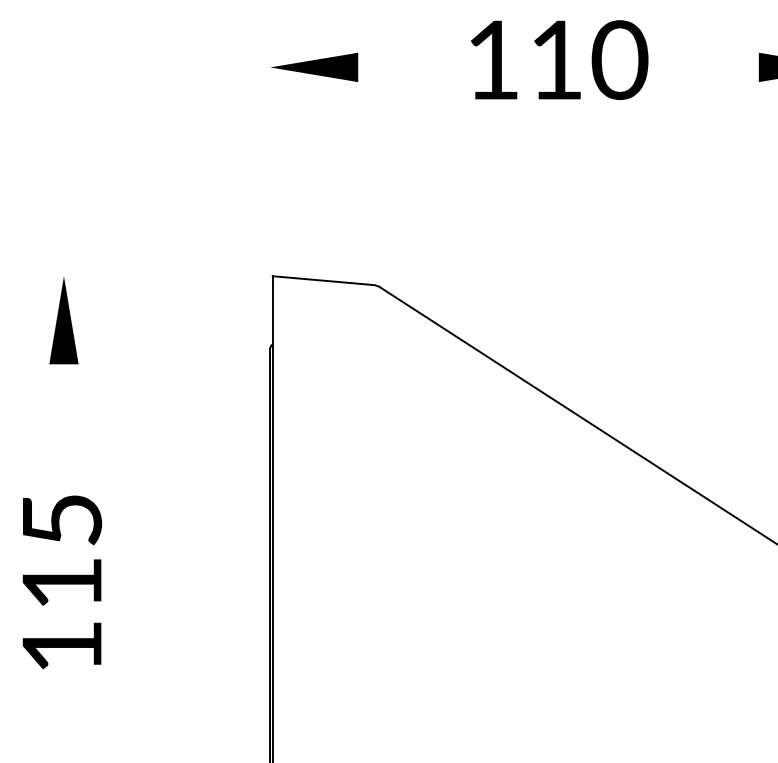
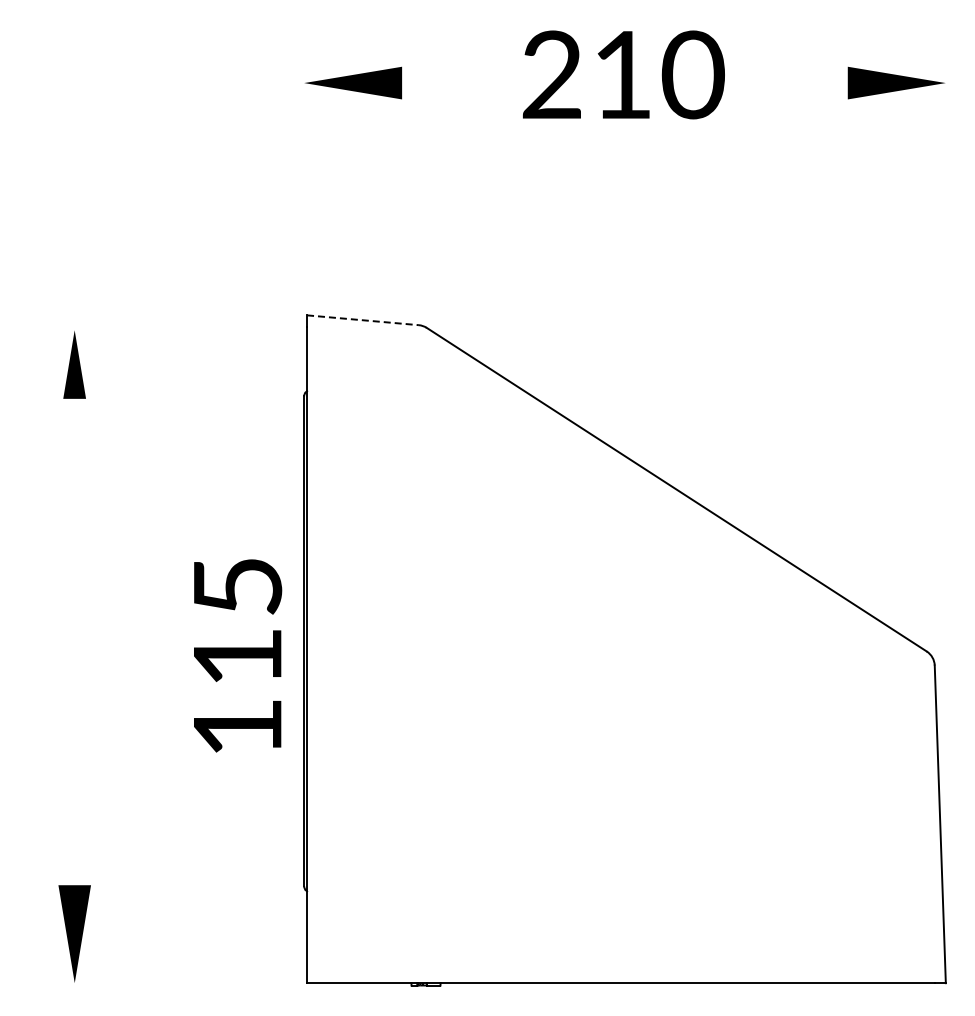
text: (492, 59) -> (551, 74), 110 -> 210
line: (323, 280) -> (363, 320), solid -> dashed
part: (63, 320) -> (74, 364), size x0.7
text: (62, 581) -> (238, 655), moved

